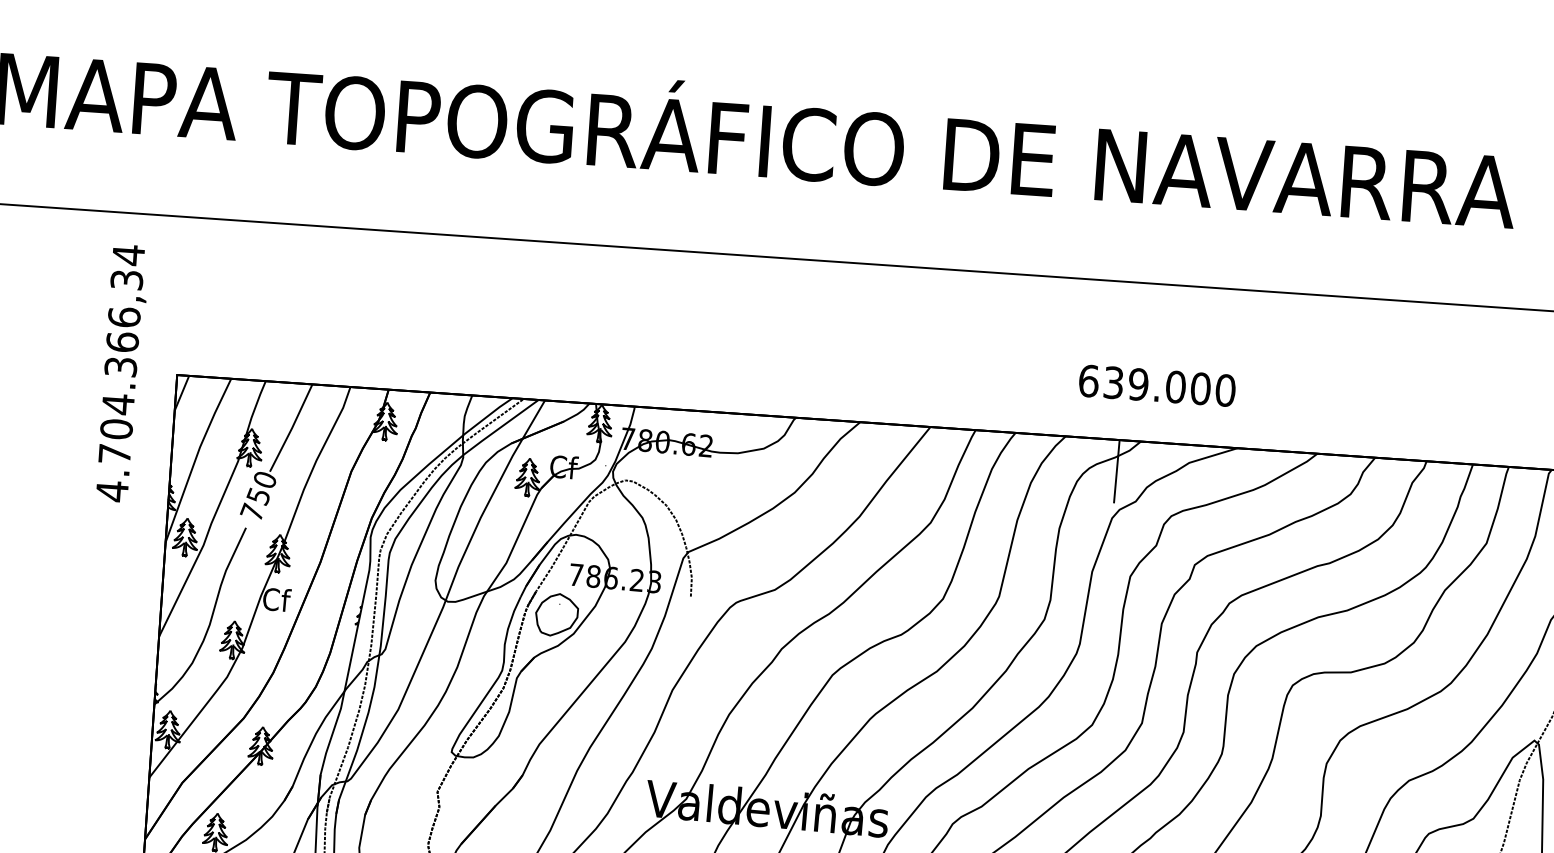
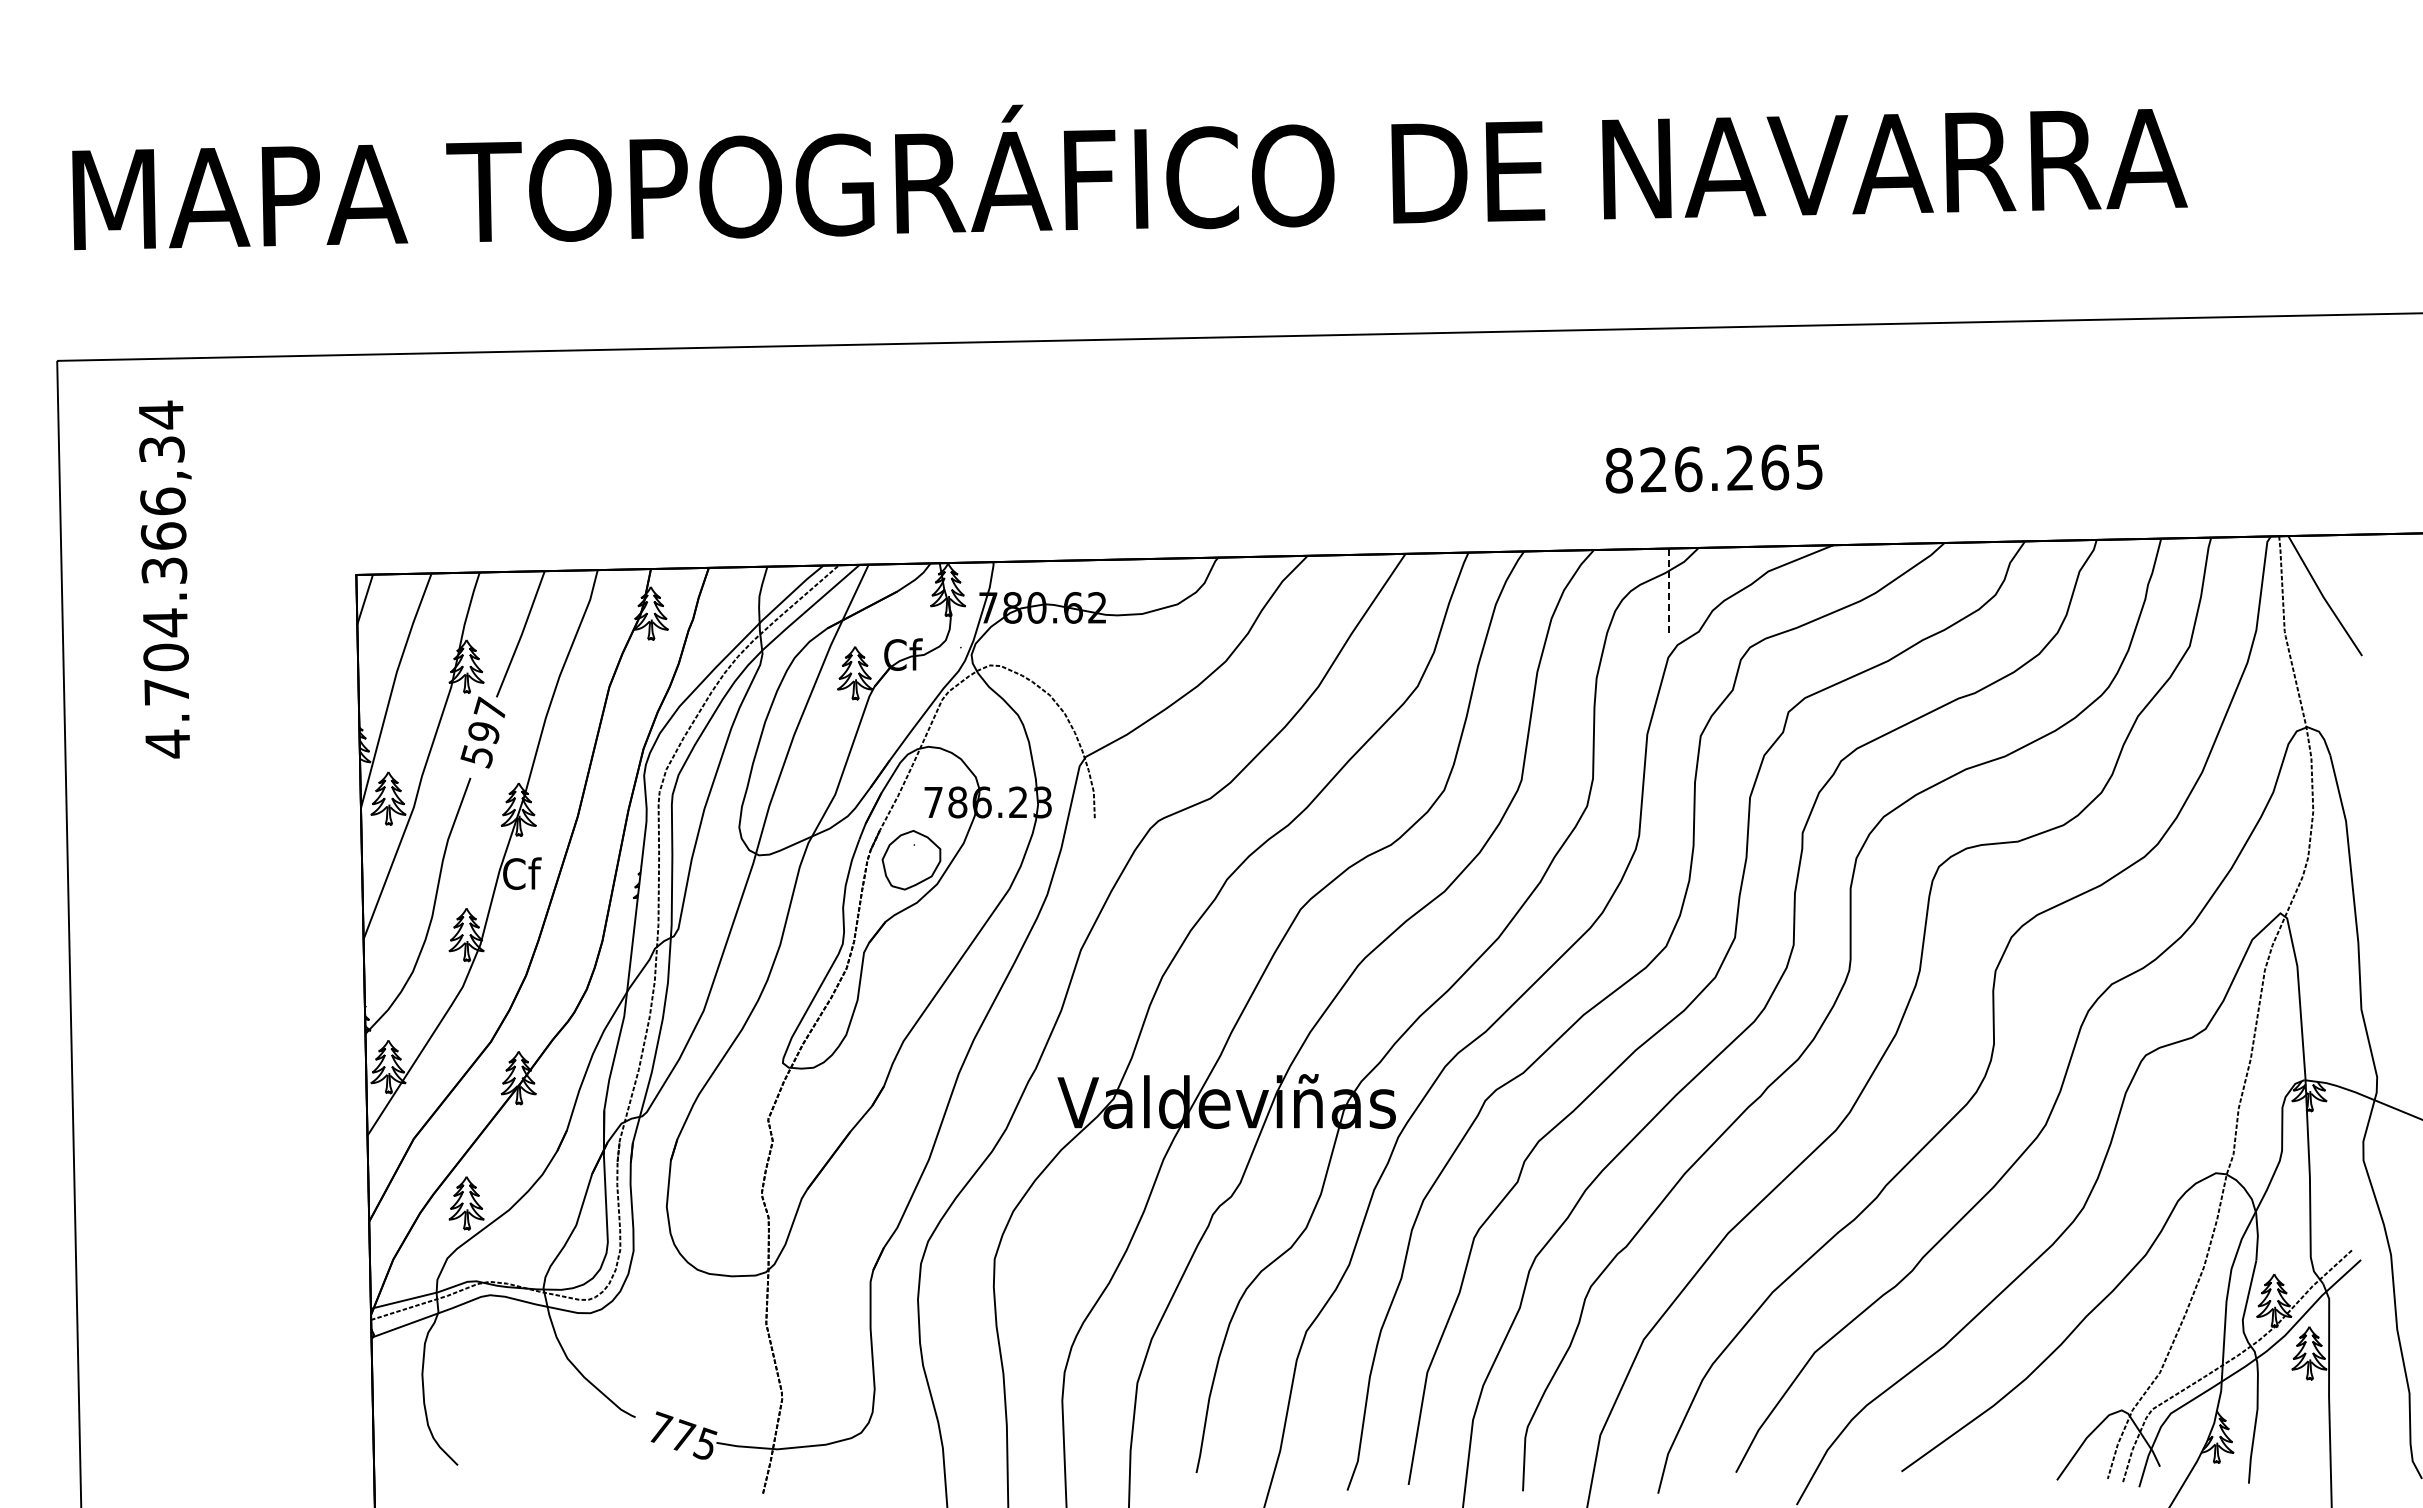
text: (121, 373) -> (165, 579), moved
text: (1157, 385) -> (1714, 468), 639.000 -> 826.265
line: (1117, 472) -> (1669, 593), solid -> dashed
text: (258, 496) -> (483, 732), 750 -> 597

